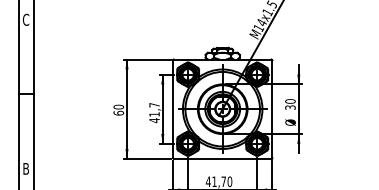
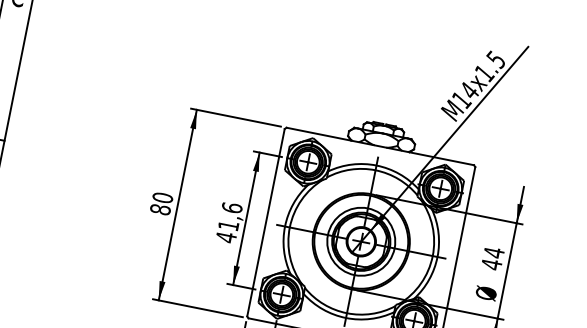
text: (154, 104) -> (232, 206), 41,7 -> 41,6
text: (290, 104) -> (493, 258), 30 -> 44
text: (118, 113) -> (159, 210), 60 -> 80

